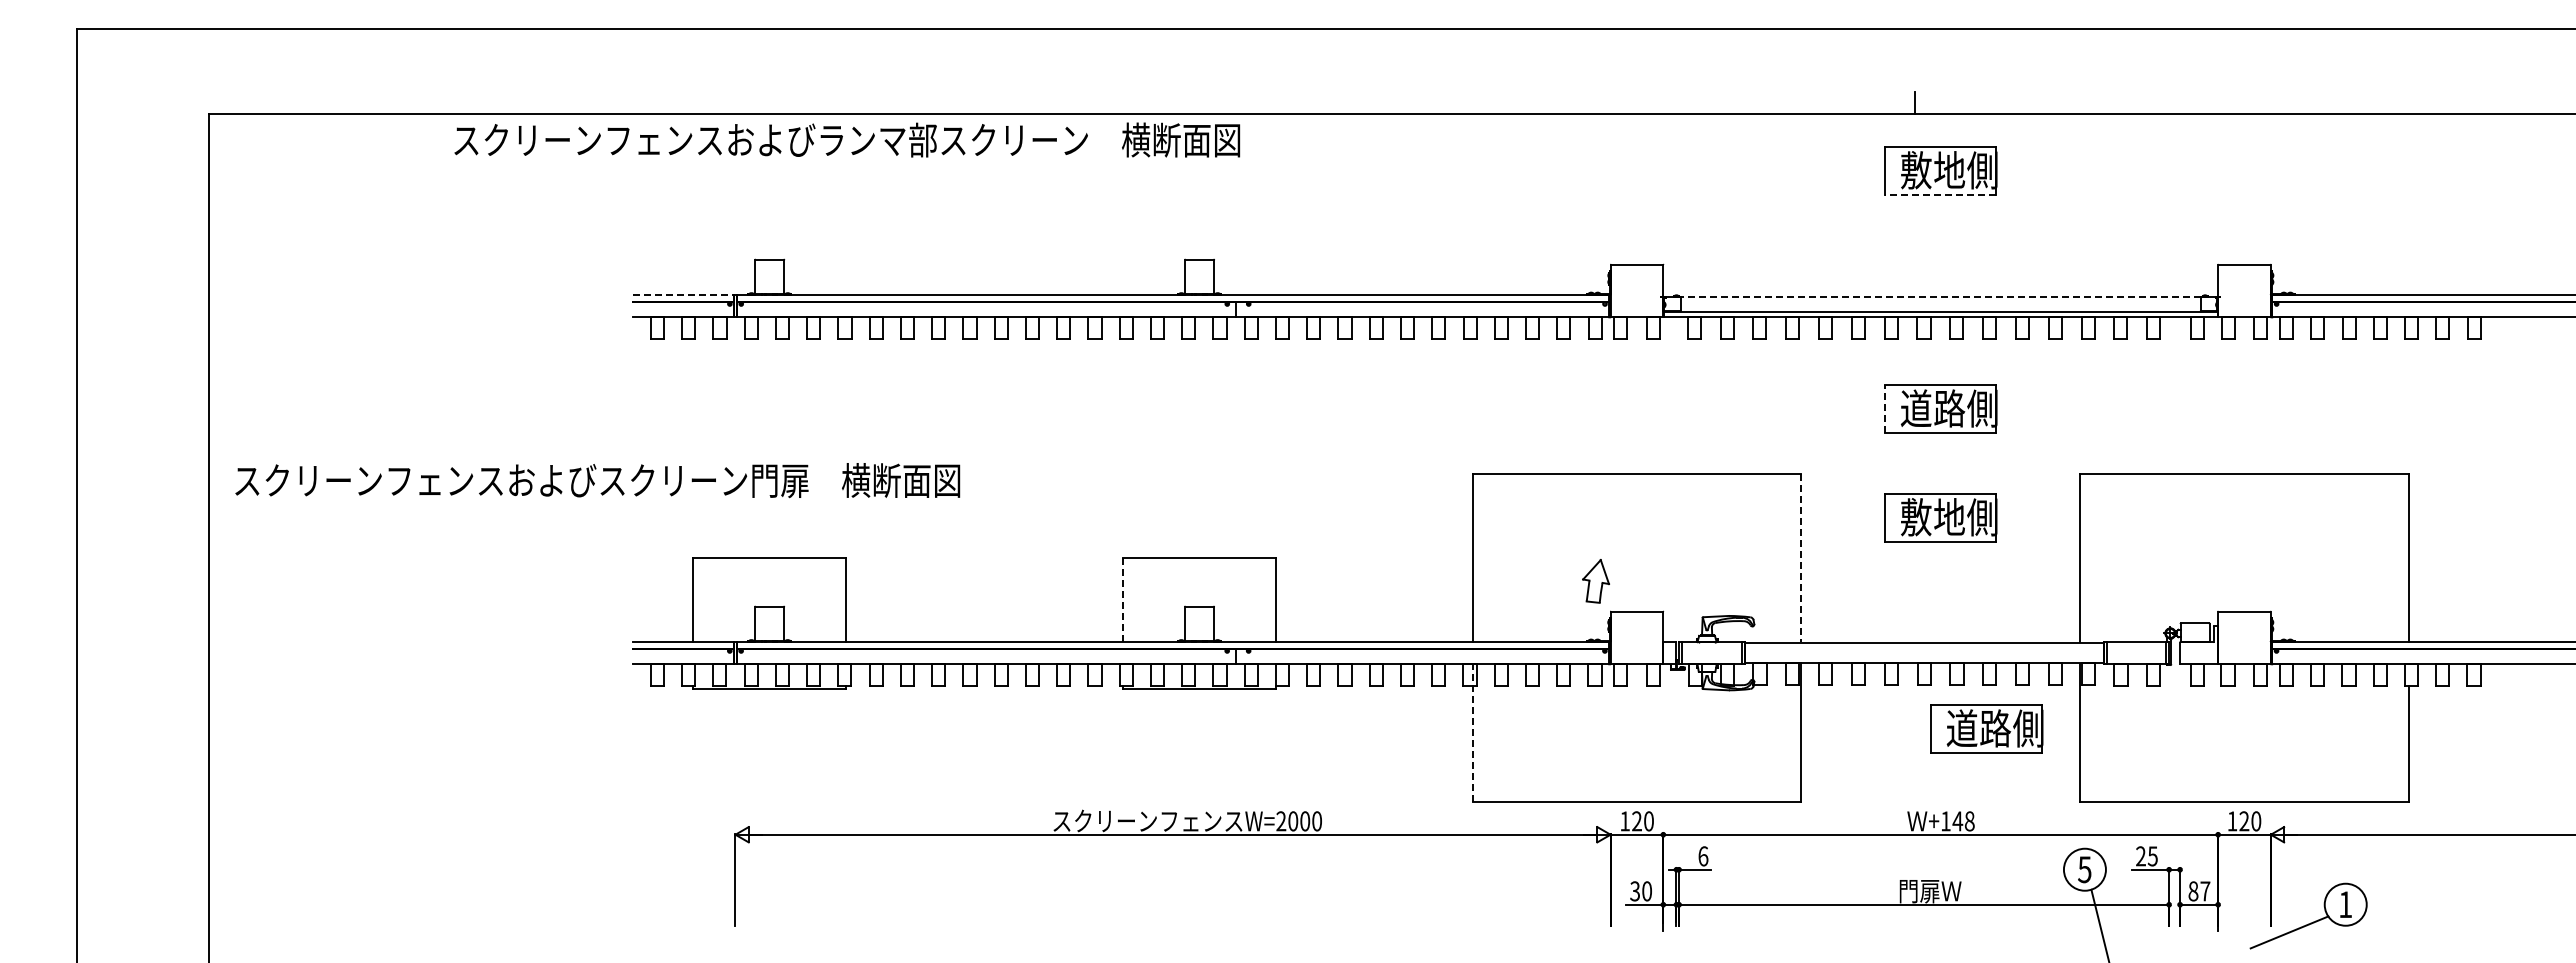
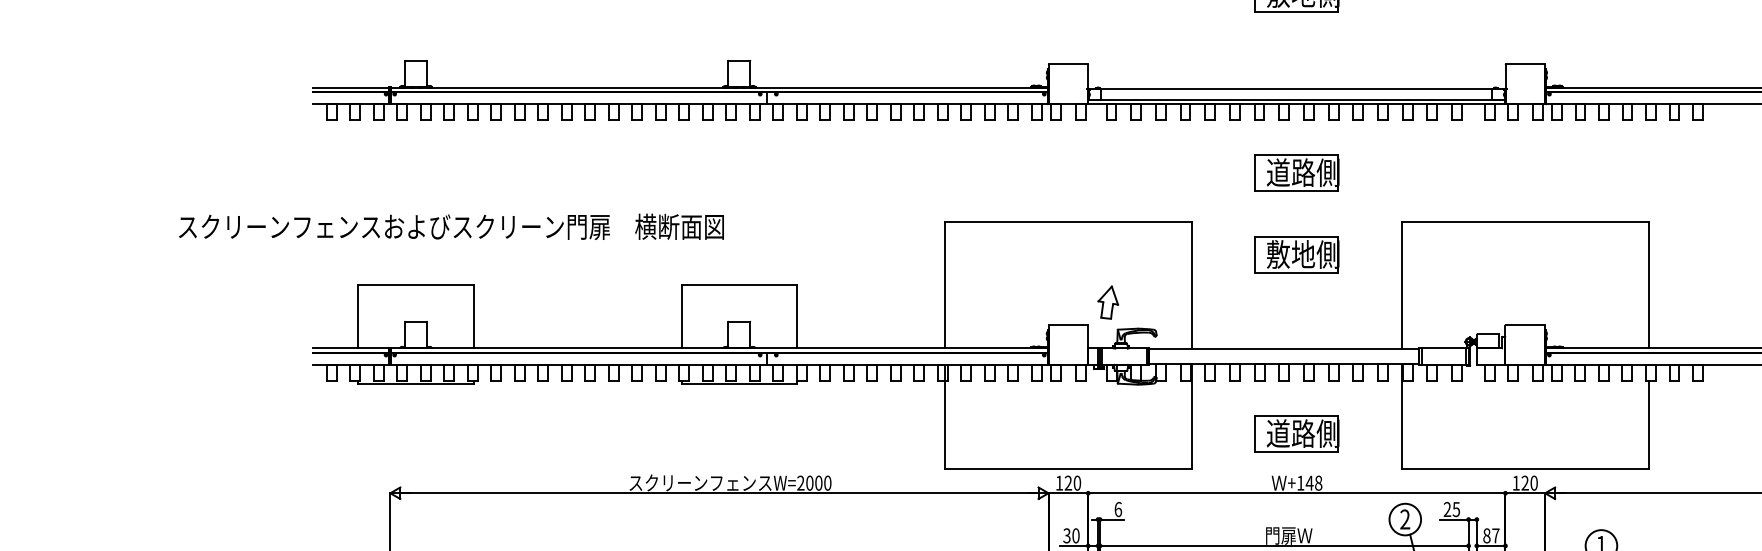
line: (1940, 194) -> (1296, 11), dashed -> solid
line: (683, 295) -> (351, 87), dashed -> solid
line: (1940, 297) -> (1296, 89), dashed -> solid
line: (1884, 408) -> (1254, 172), dashed -> solid
text: (597, 480) -> (451, 226), moved
line: (1801, 558) -> (1192, 285), dashed -> solid
part: (1595, 581) -> (1107, 302), moved
line: (1122, 599) -> (681, 316), dashed -> solid
part: (1986, 728) -> (1296, 433), moved
line: (1472, 733) -> (944, 417), dashed -> solid
text: (2084, 869) -> (1404, 519), 5 -> 2

